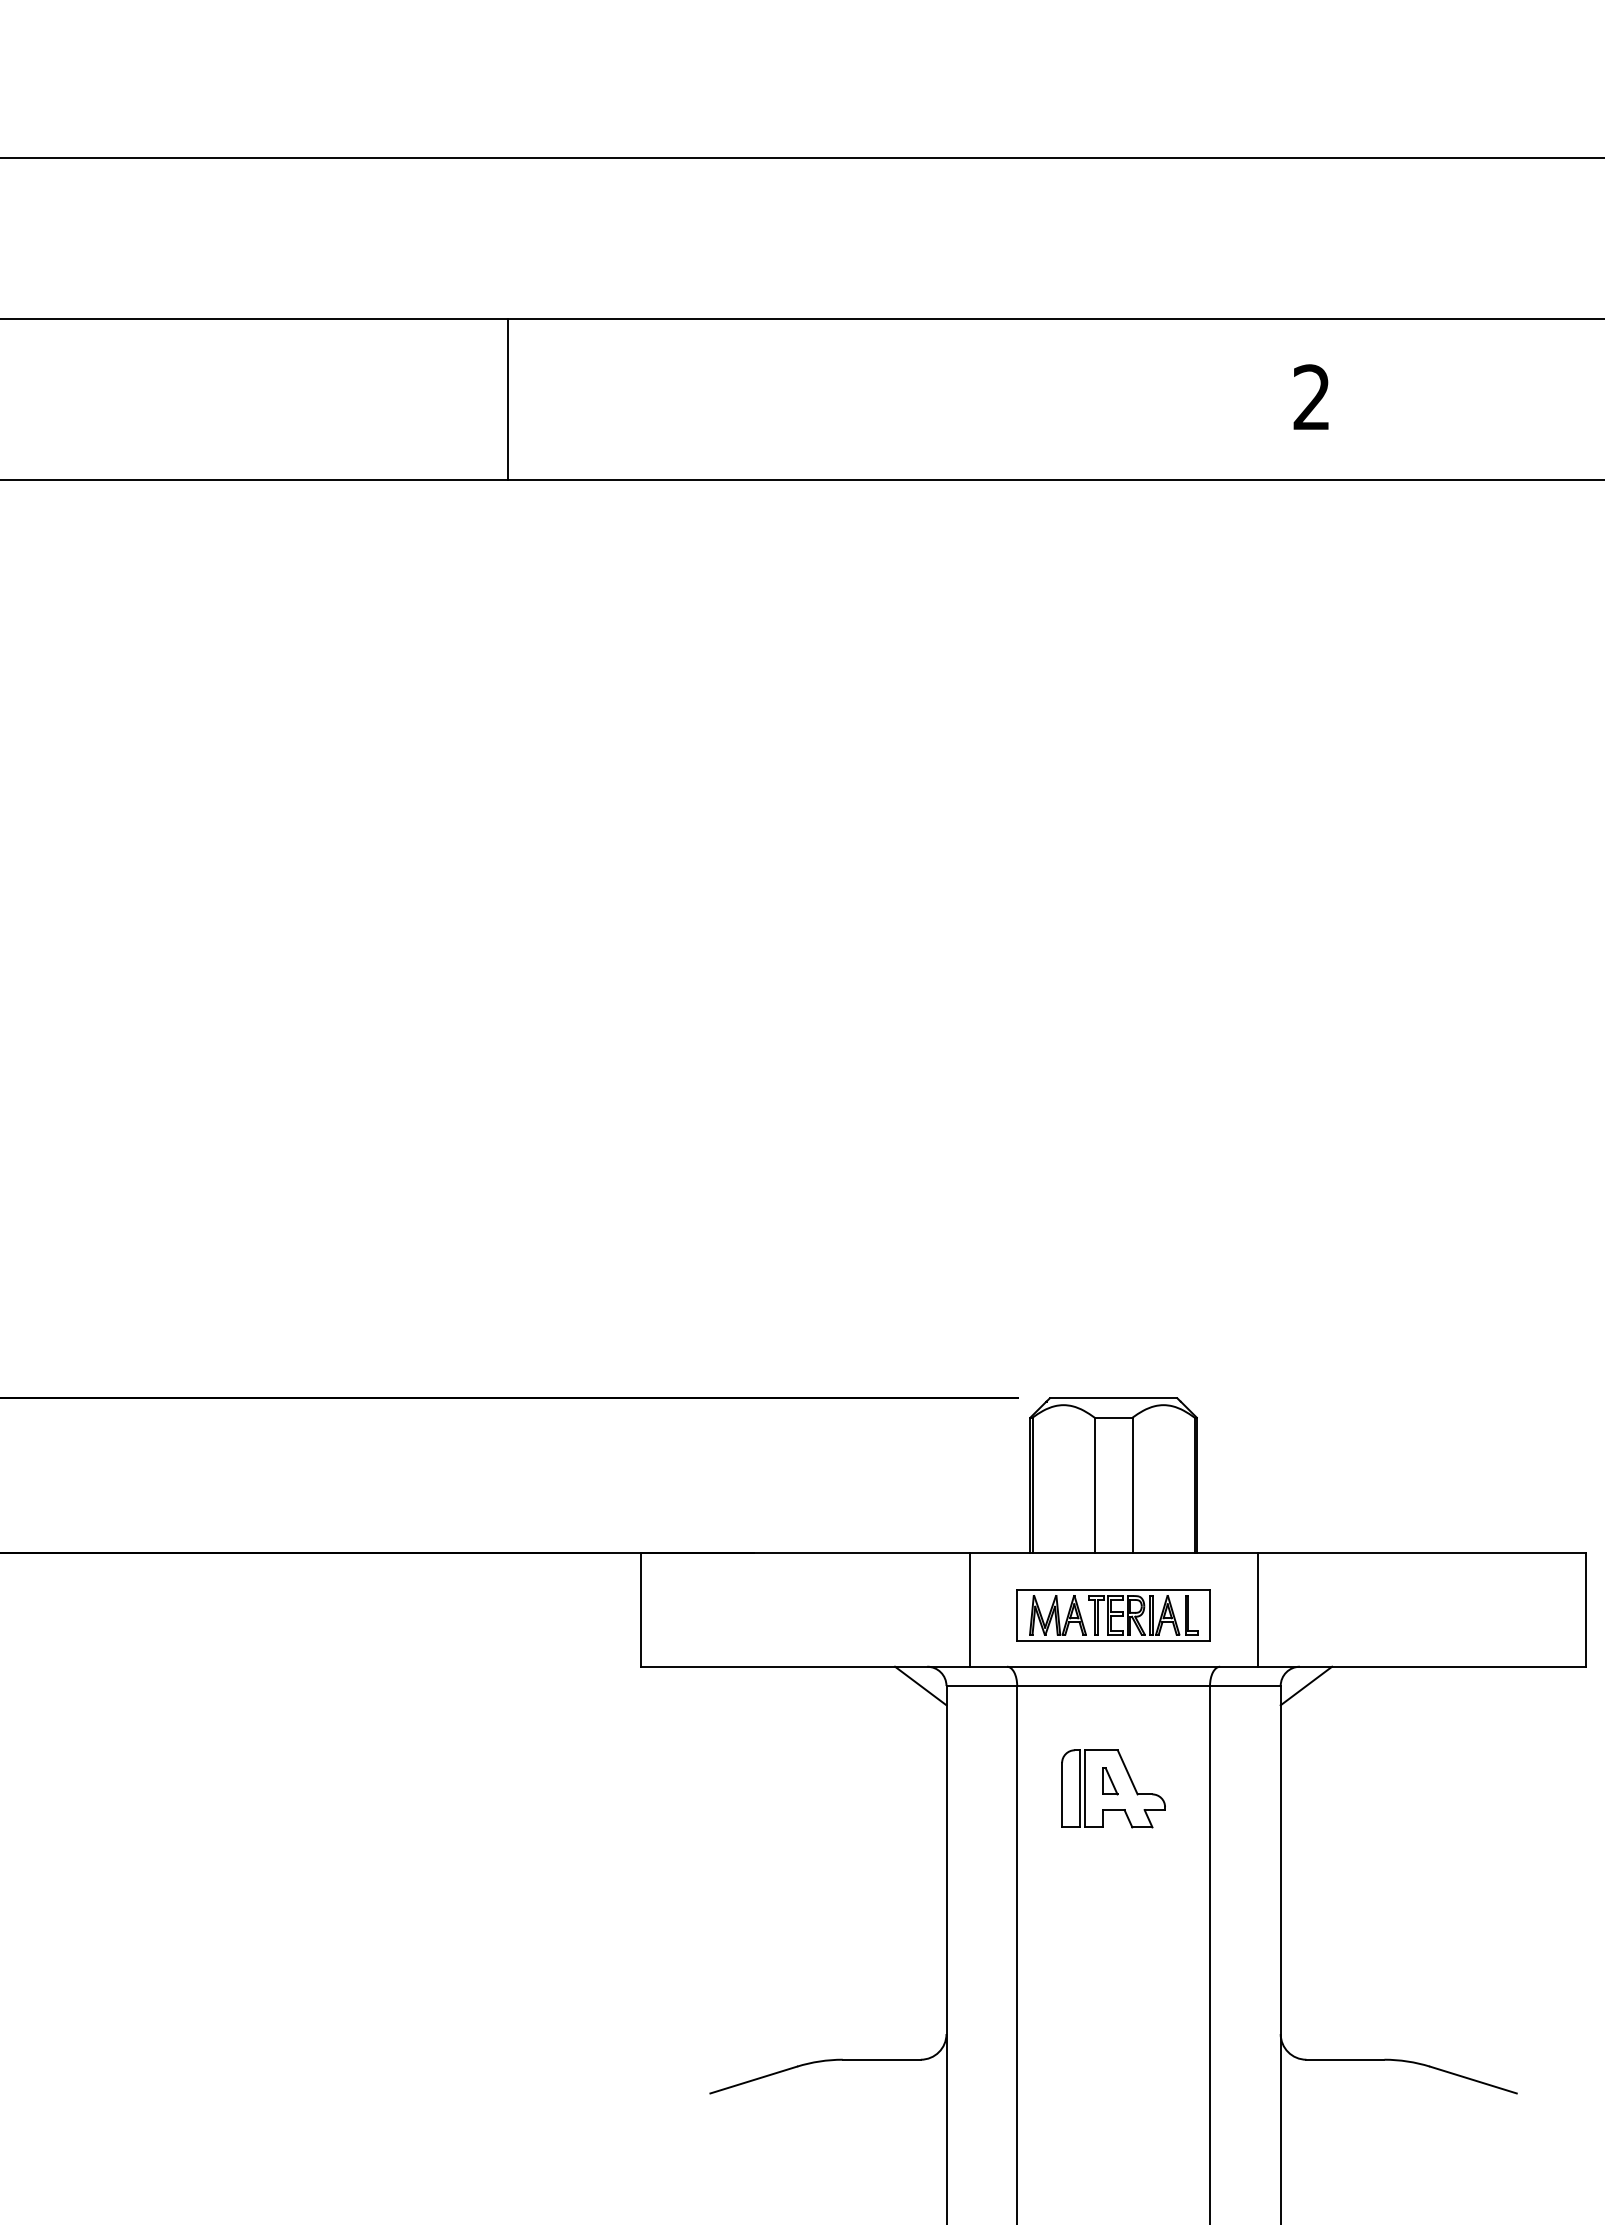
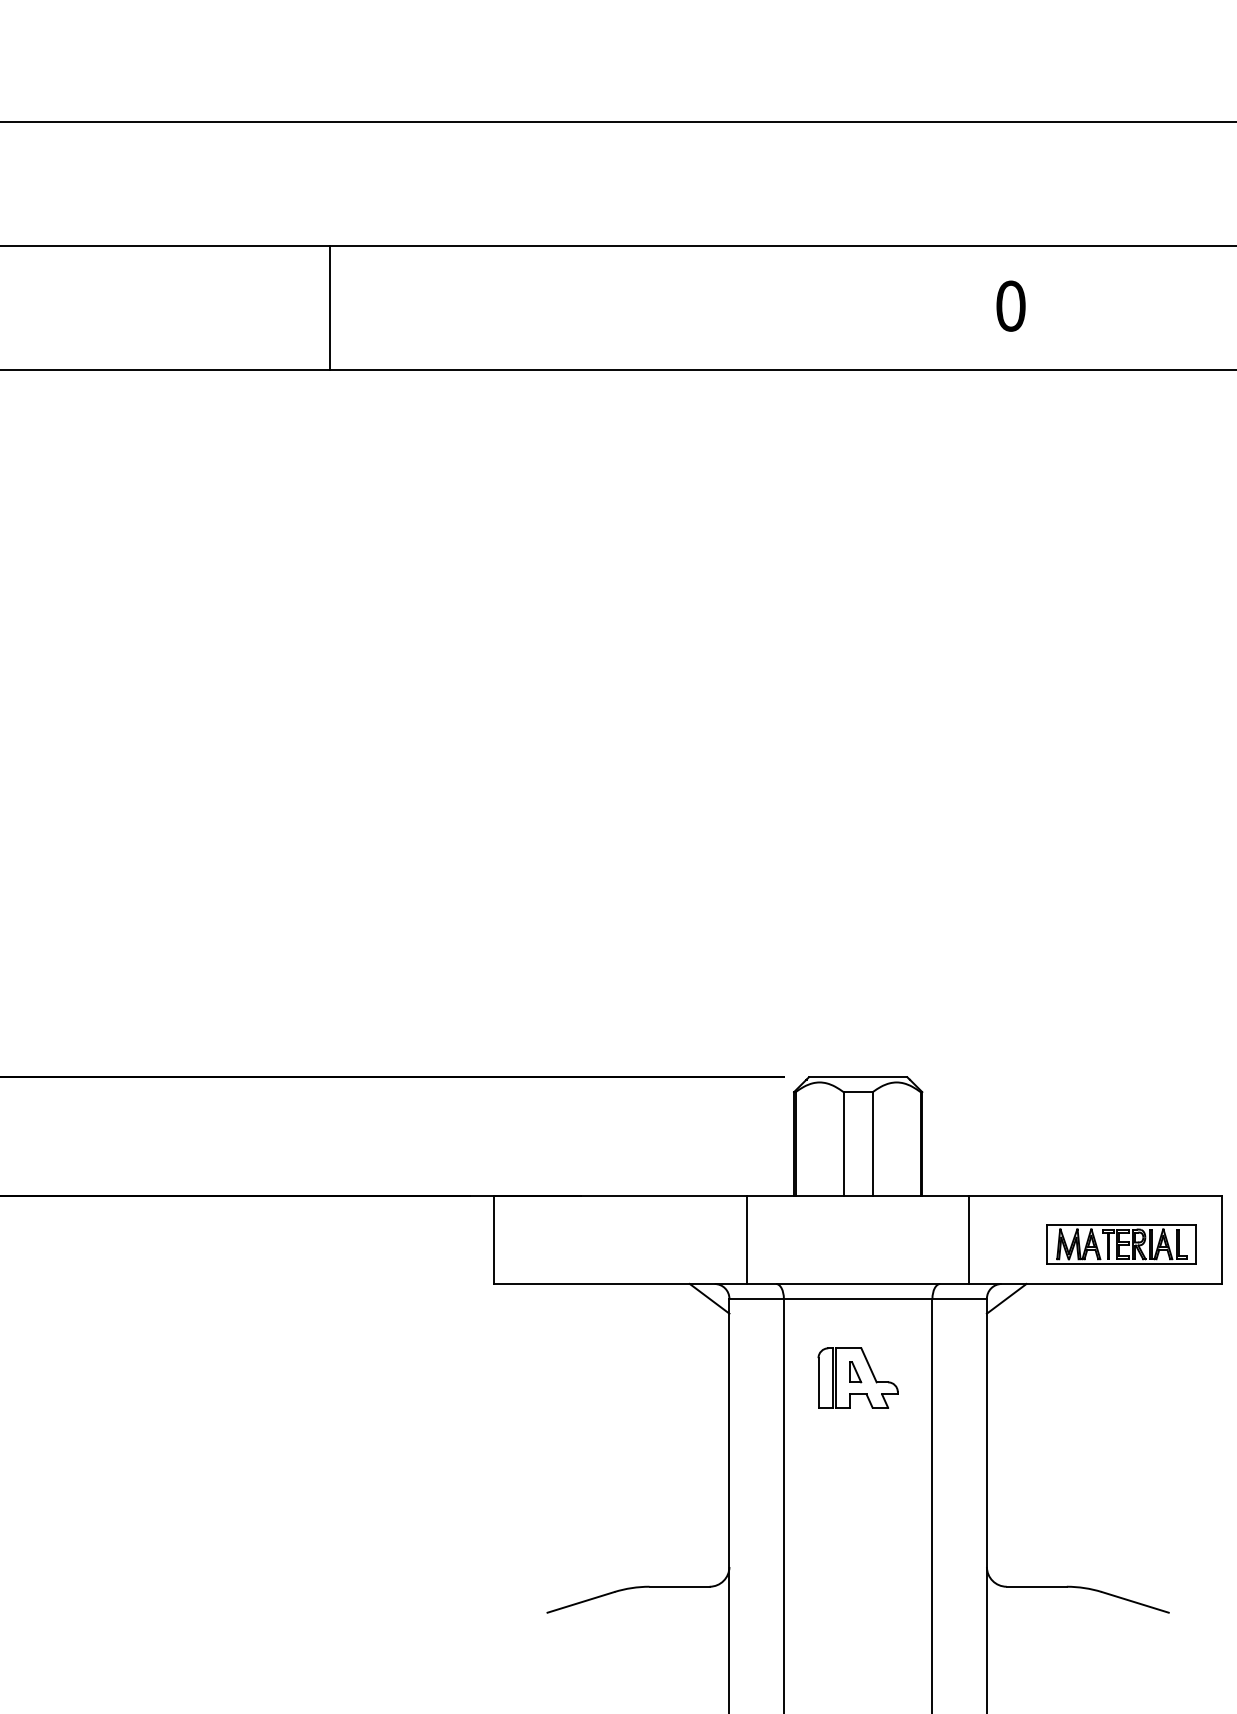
text: (1311, 397) -> (1010, 306), 2 -> 0
line: (507, 399) -> (329, 307), moved
part: (1113, 1615) -> (1121, 1244), moved

